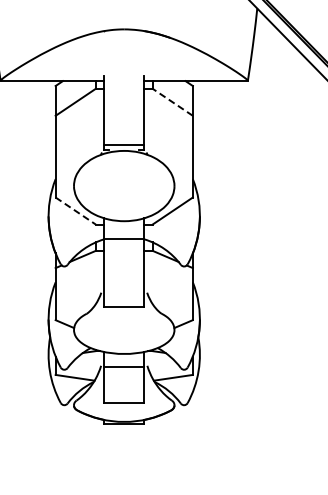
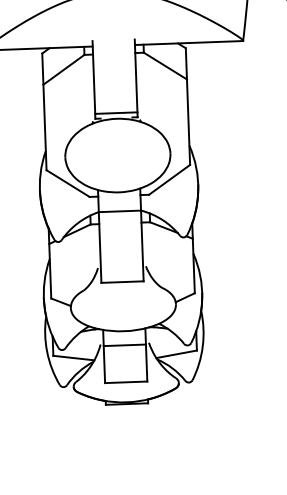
line: (172, 102) -> (165, 66), dashed -> solid
line: (76, 211) -> (68, 184), dashed -> solid

